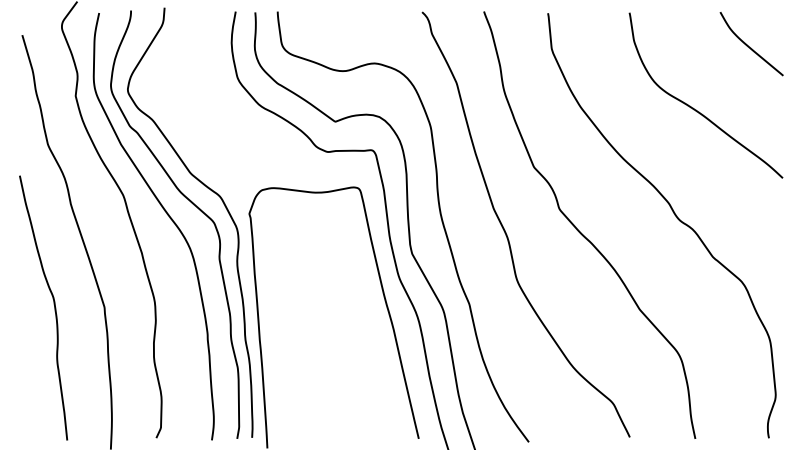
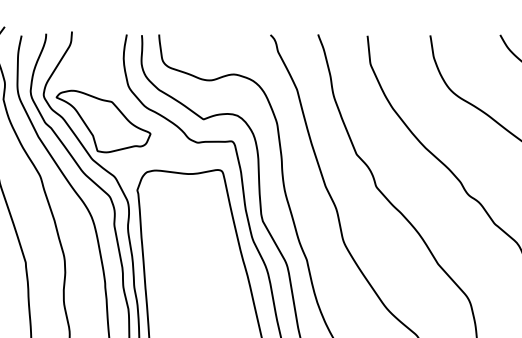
part: (205, 124) -> (103, 121), added

